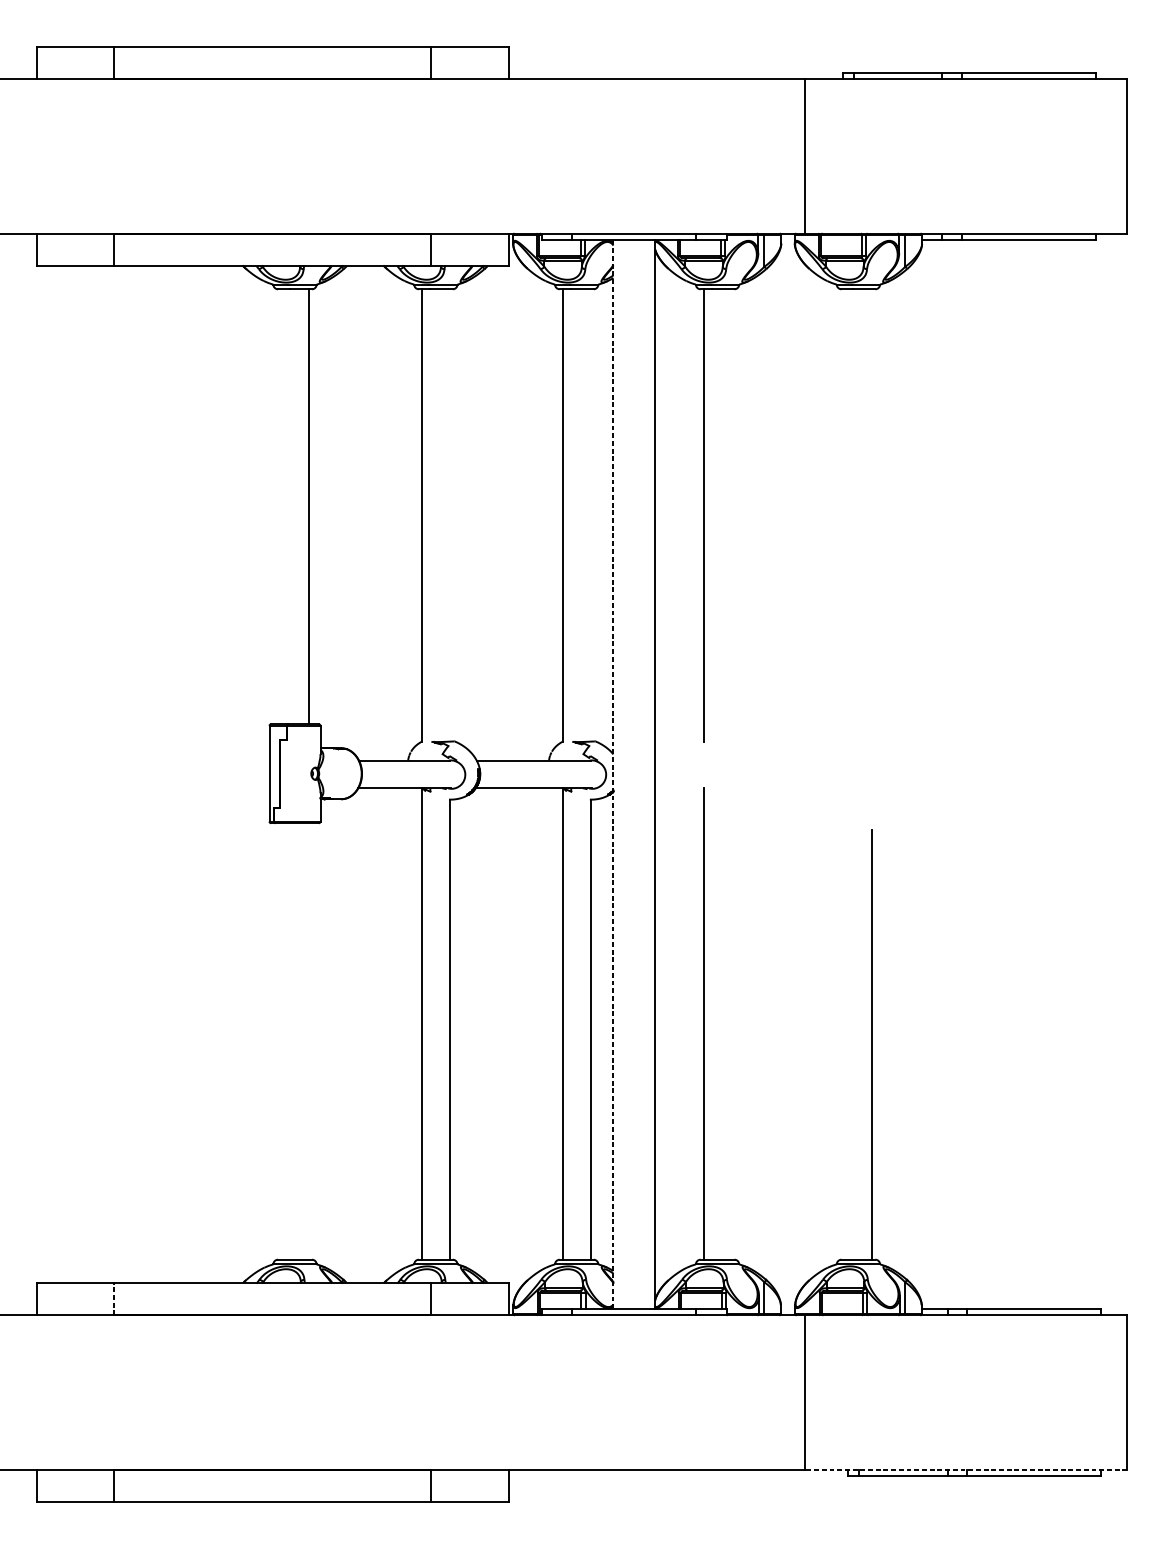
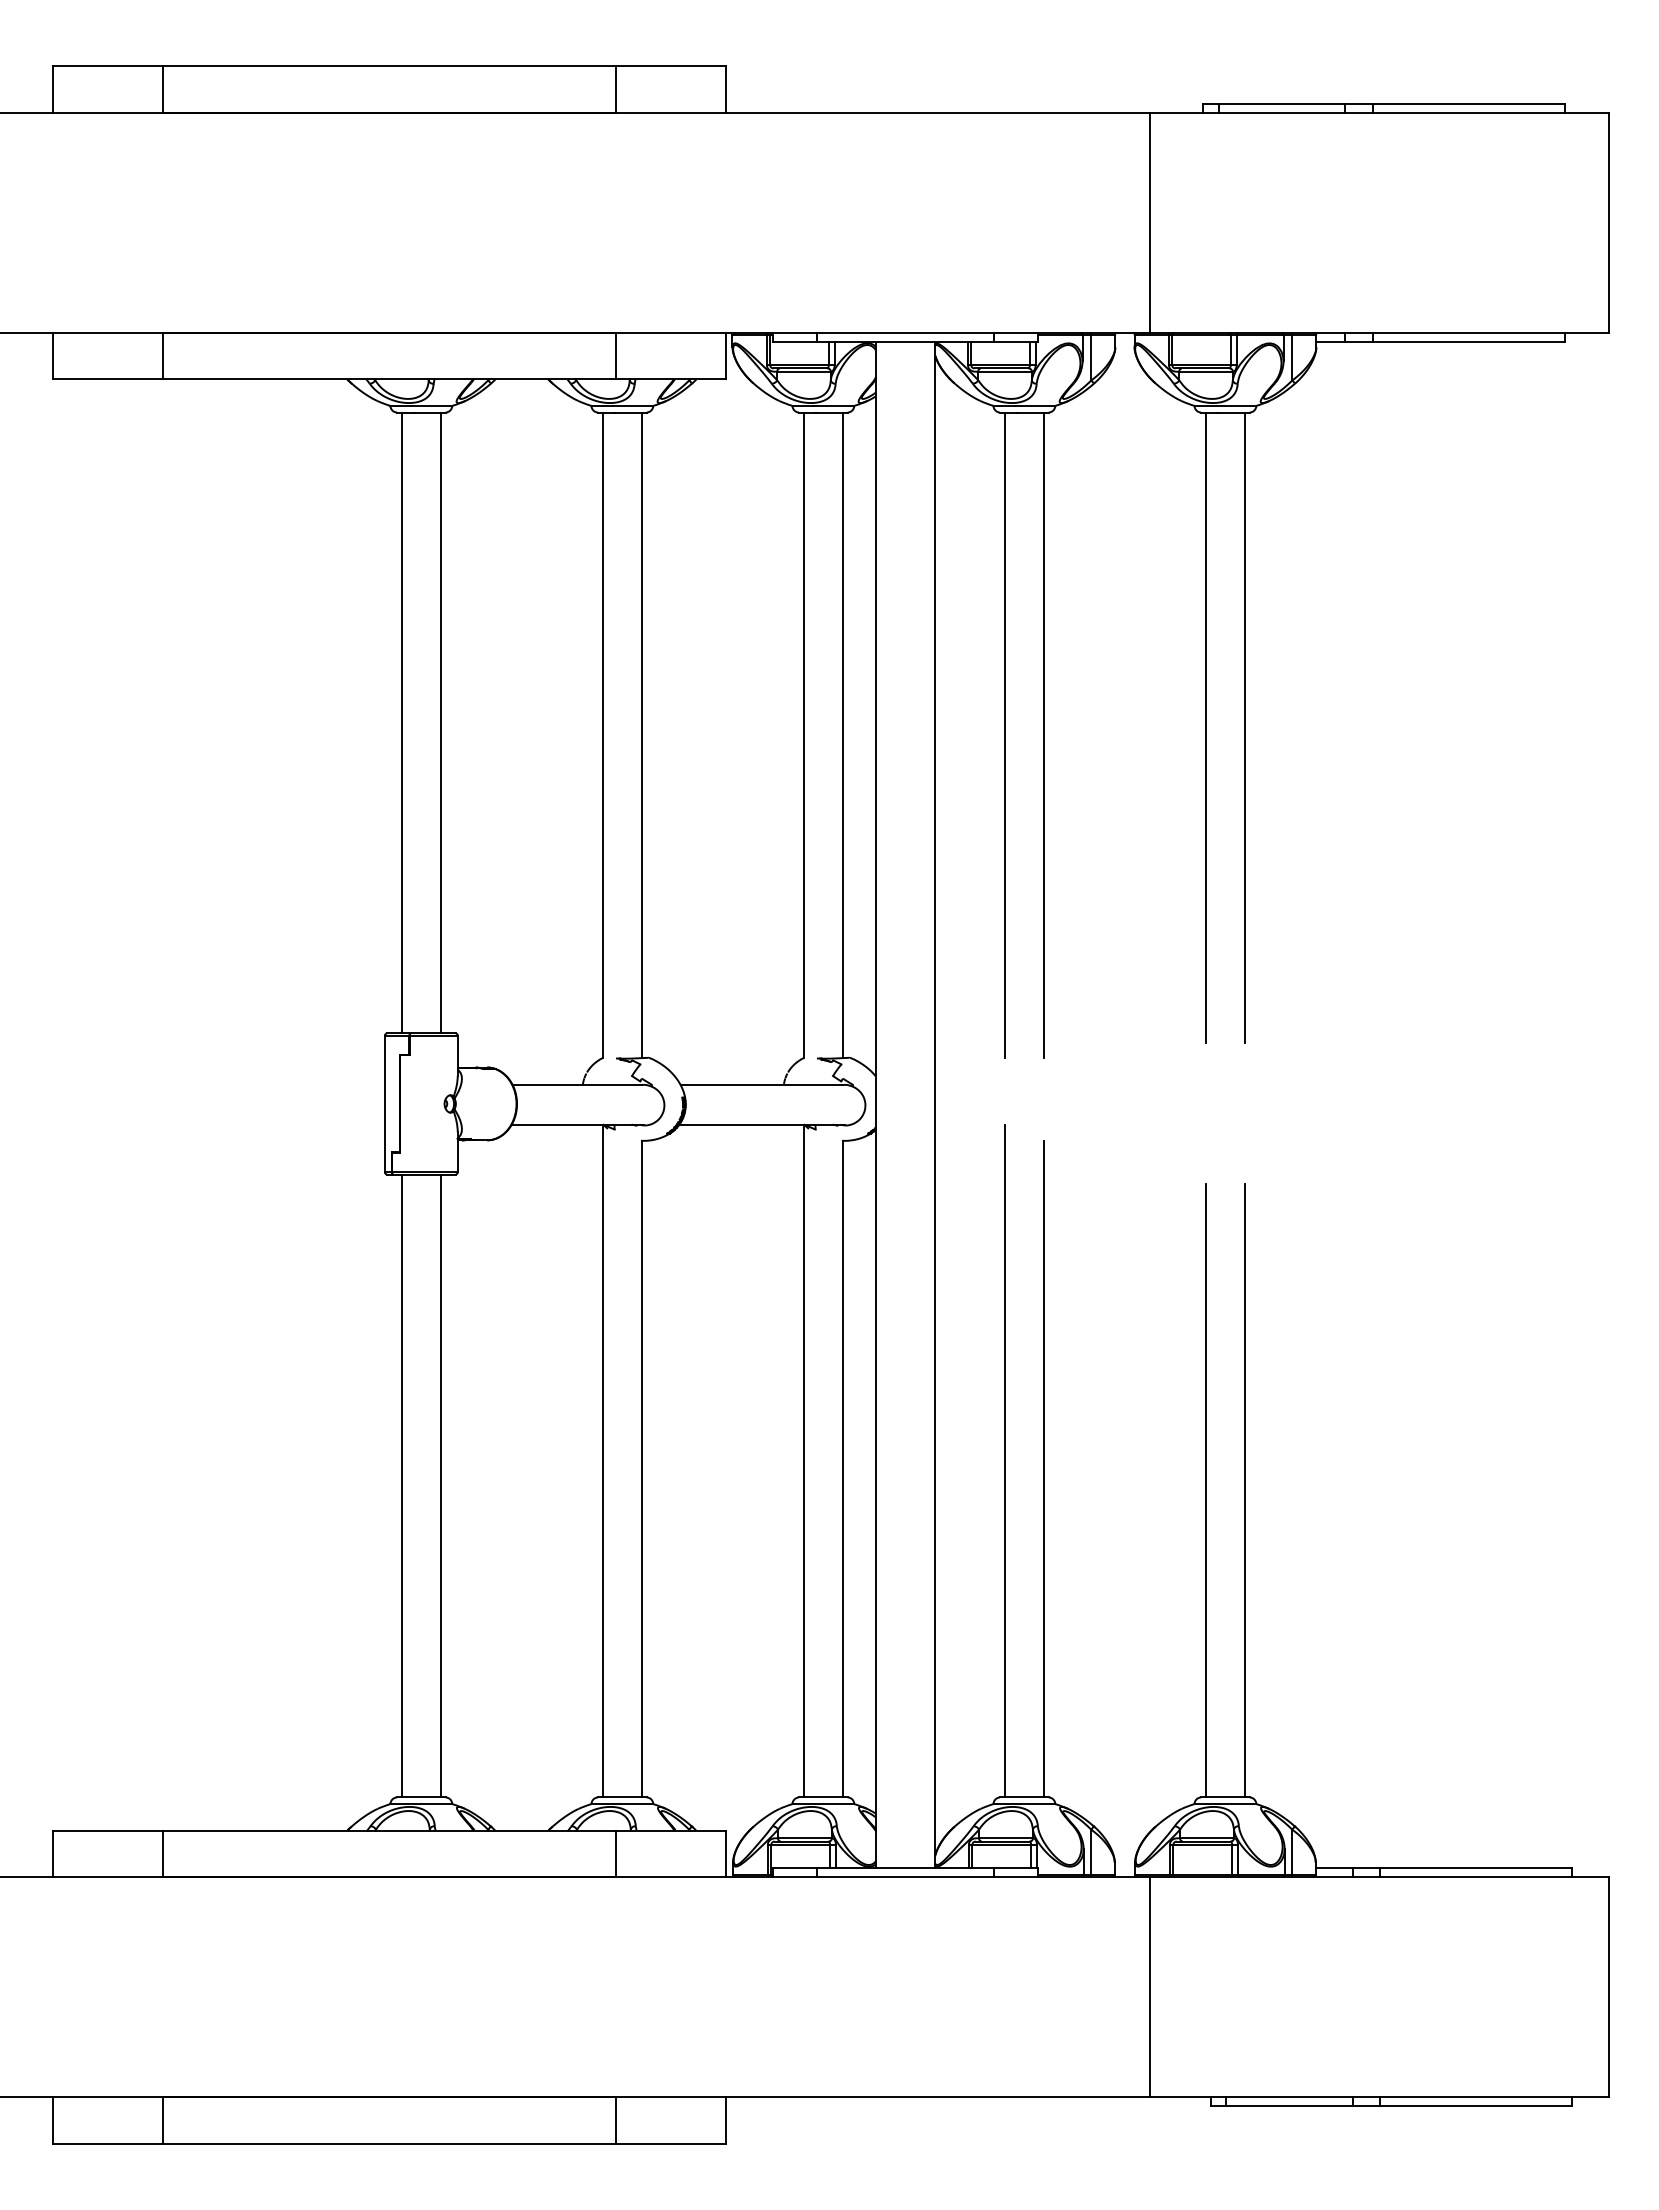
line: (281, 506) -> (401, 722), added
line: (844, 509) -> (1205, 727), added
line: (872, 509) -> (1245, 727), added
line: (449, 515) -> (642, 735), added
line: (590, 515) -> (843, 735), added
line: (731, 515) -> (1044, 735), added
line: (613, 774) -> (875, 1104), dashed -> solid
line: (731, 1029) -> (1044, 1468), added
line: (281, 1041) -> (401, 1485), added
line: (309, 1041) -> (441, 1485), added
line: (844, 1044) -> (1205, 1490), added
line: (113, 1298) -> (162, 1853), dashed -> solid
line: (966, 1469) -> (1379, 2097), dashed -> solid

